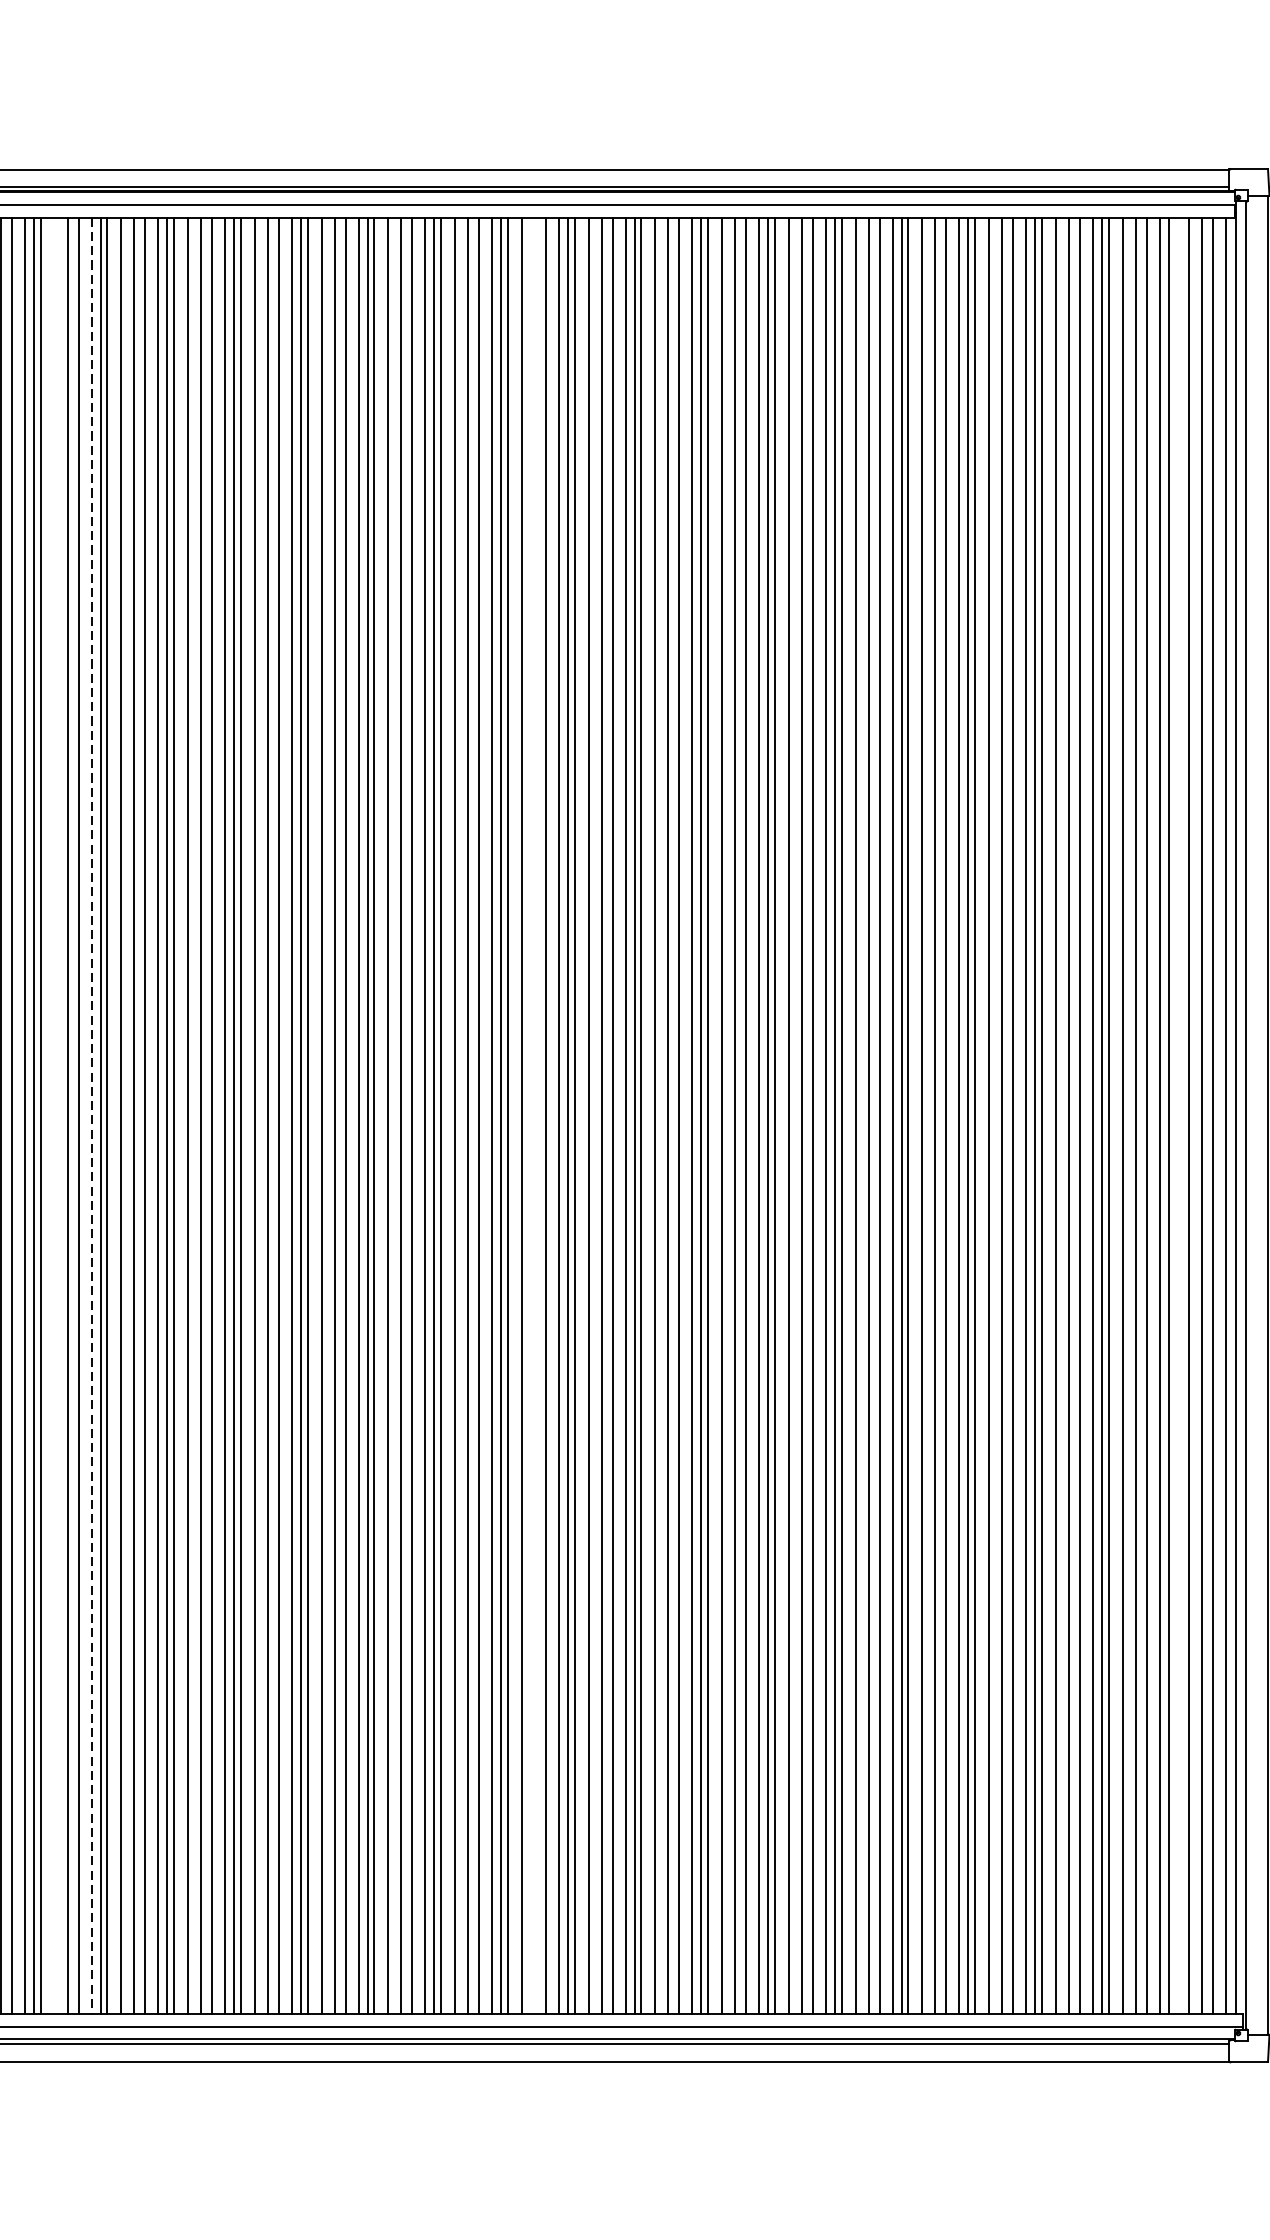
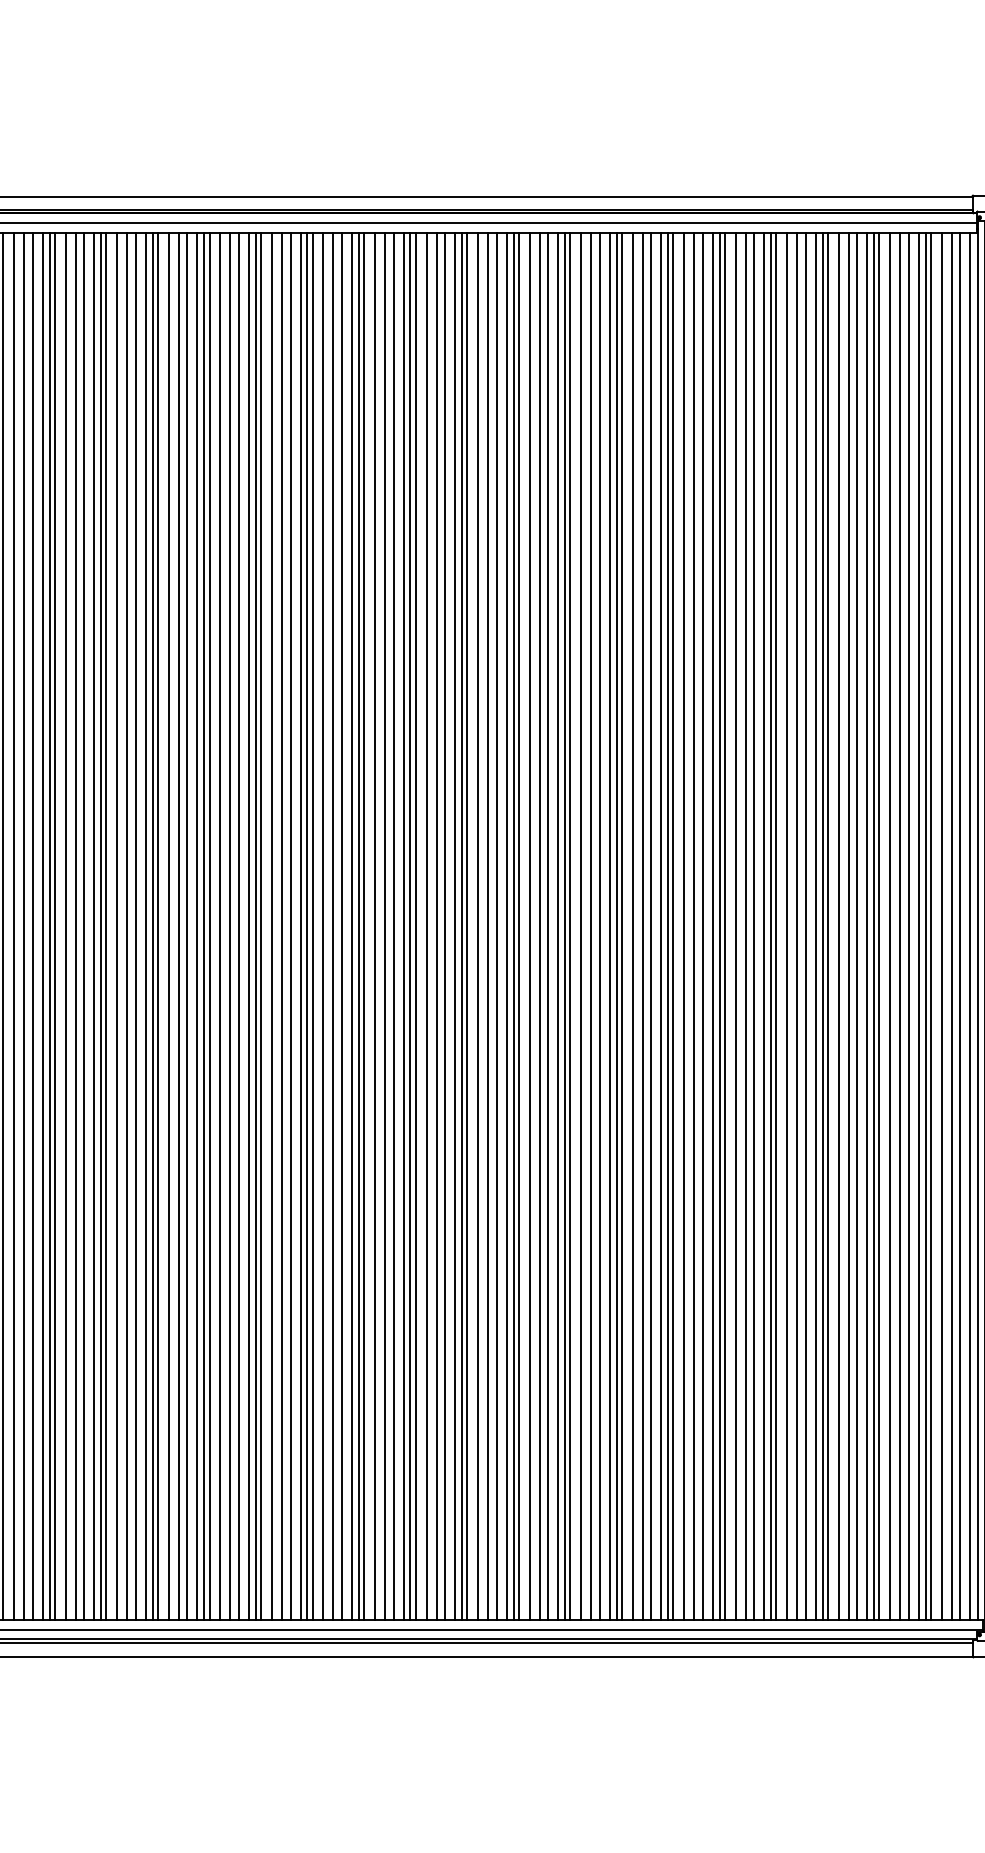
line: (54, 1115) -> (65, 926), added
line: (534, 1115) -> (436, 926), added
line: (1174, 1115) -> (930, 926), added
line: (91, 1117) -> (94, 927), dashed -> solid

